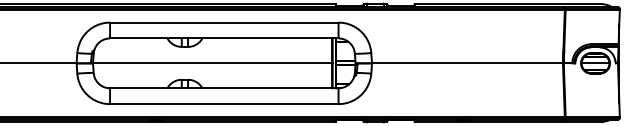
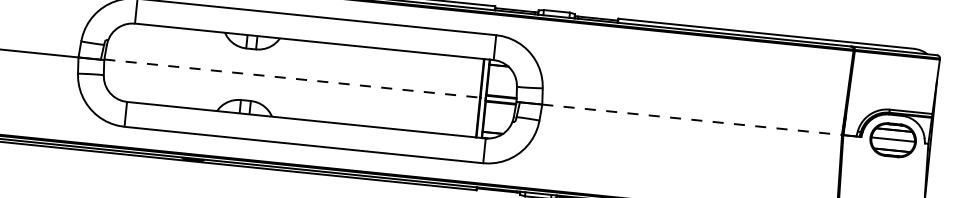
line: (212, 62) -> (291, 77), solid -> dashed
line: (467, 63) -> (692, 119), solid -> dashed

